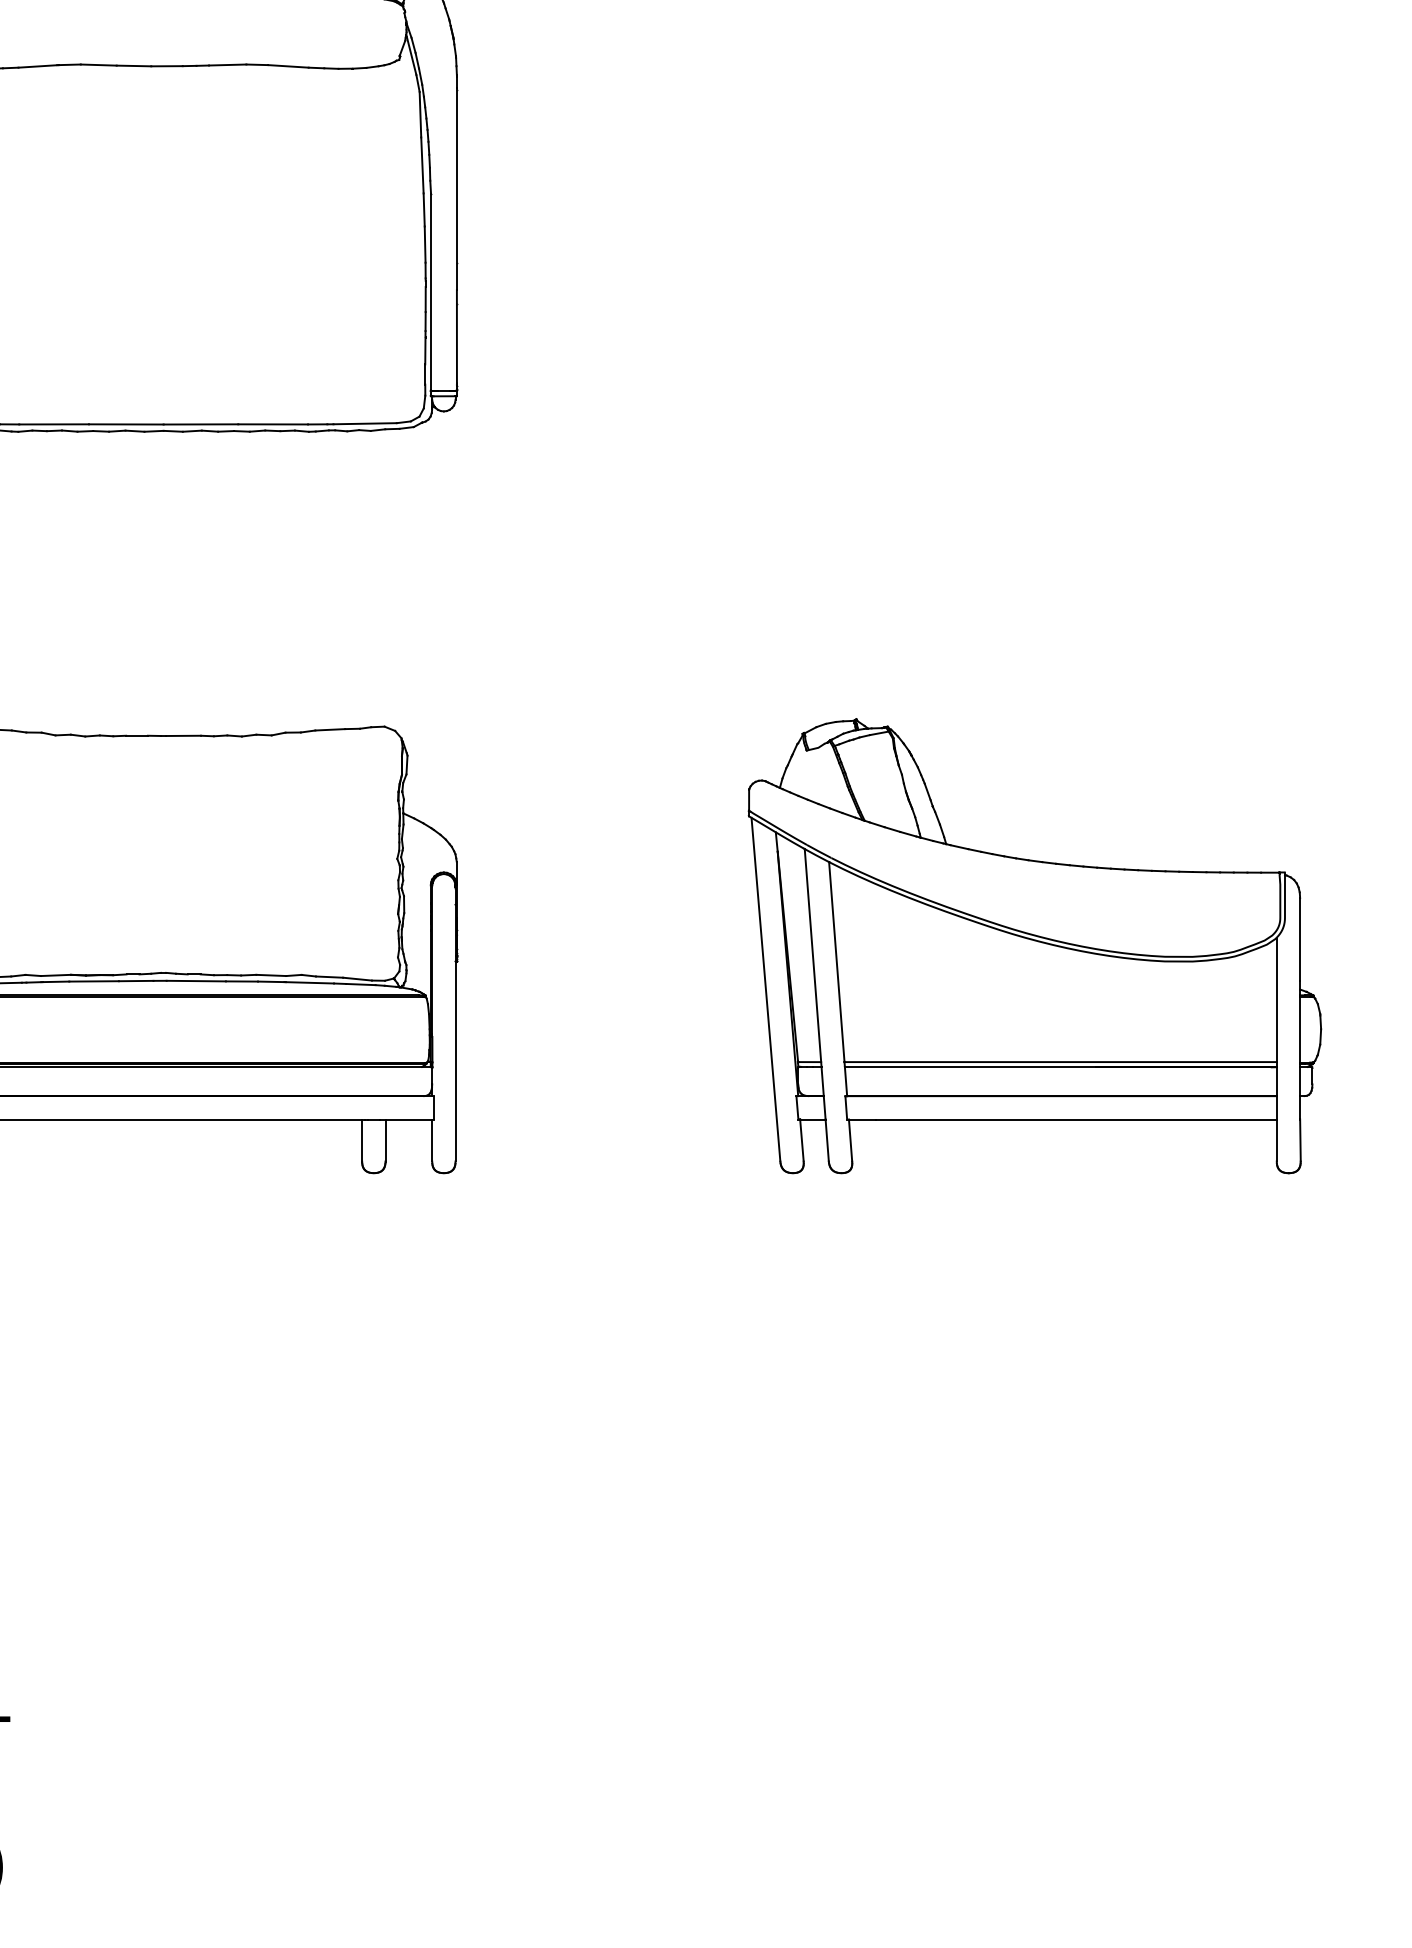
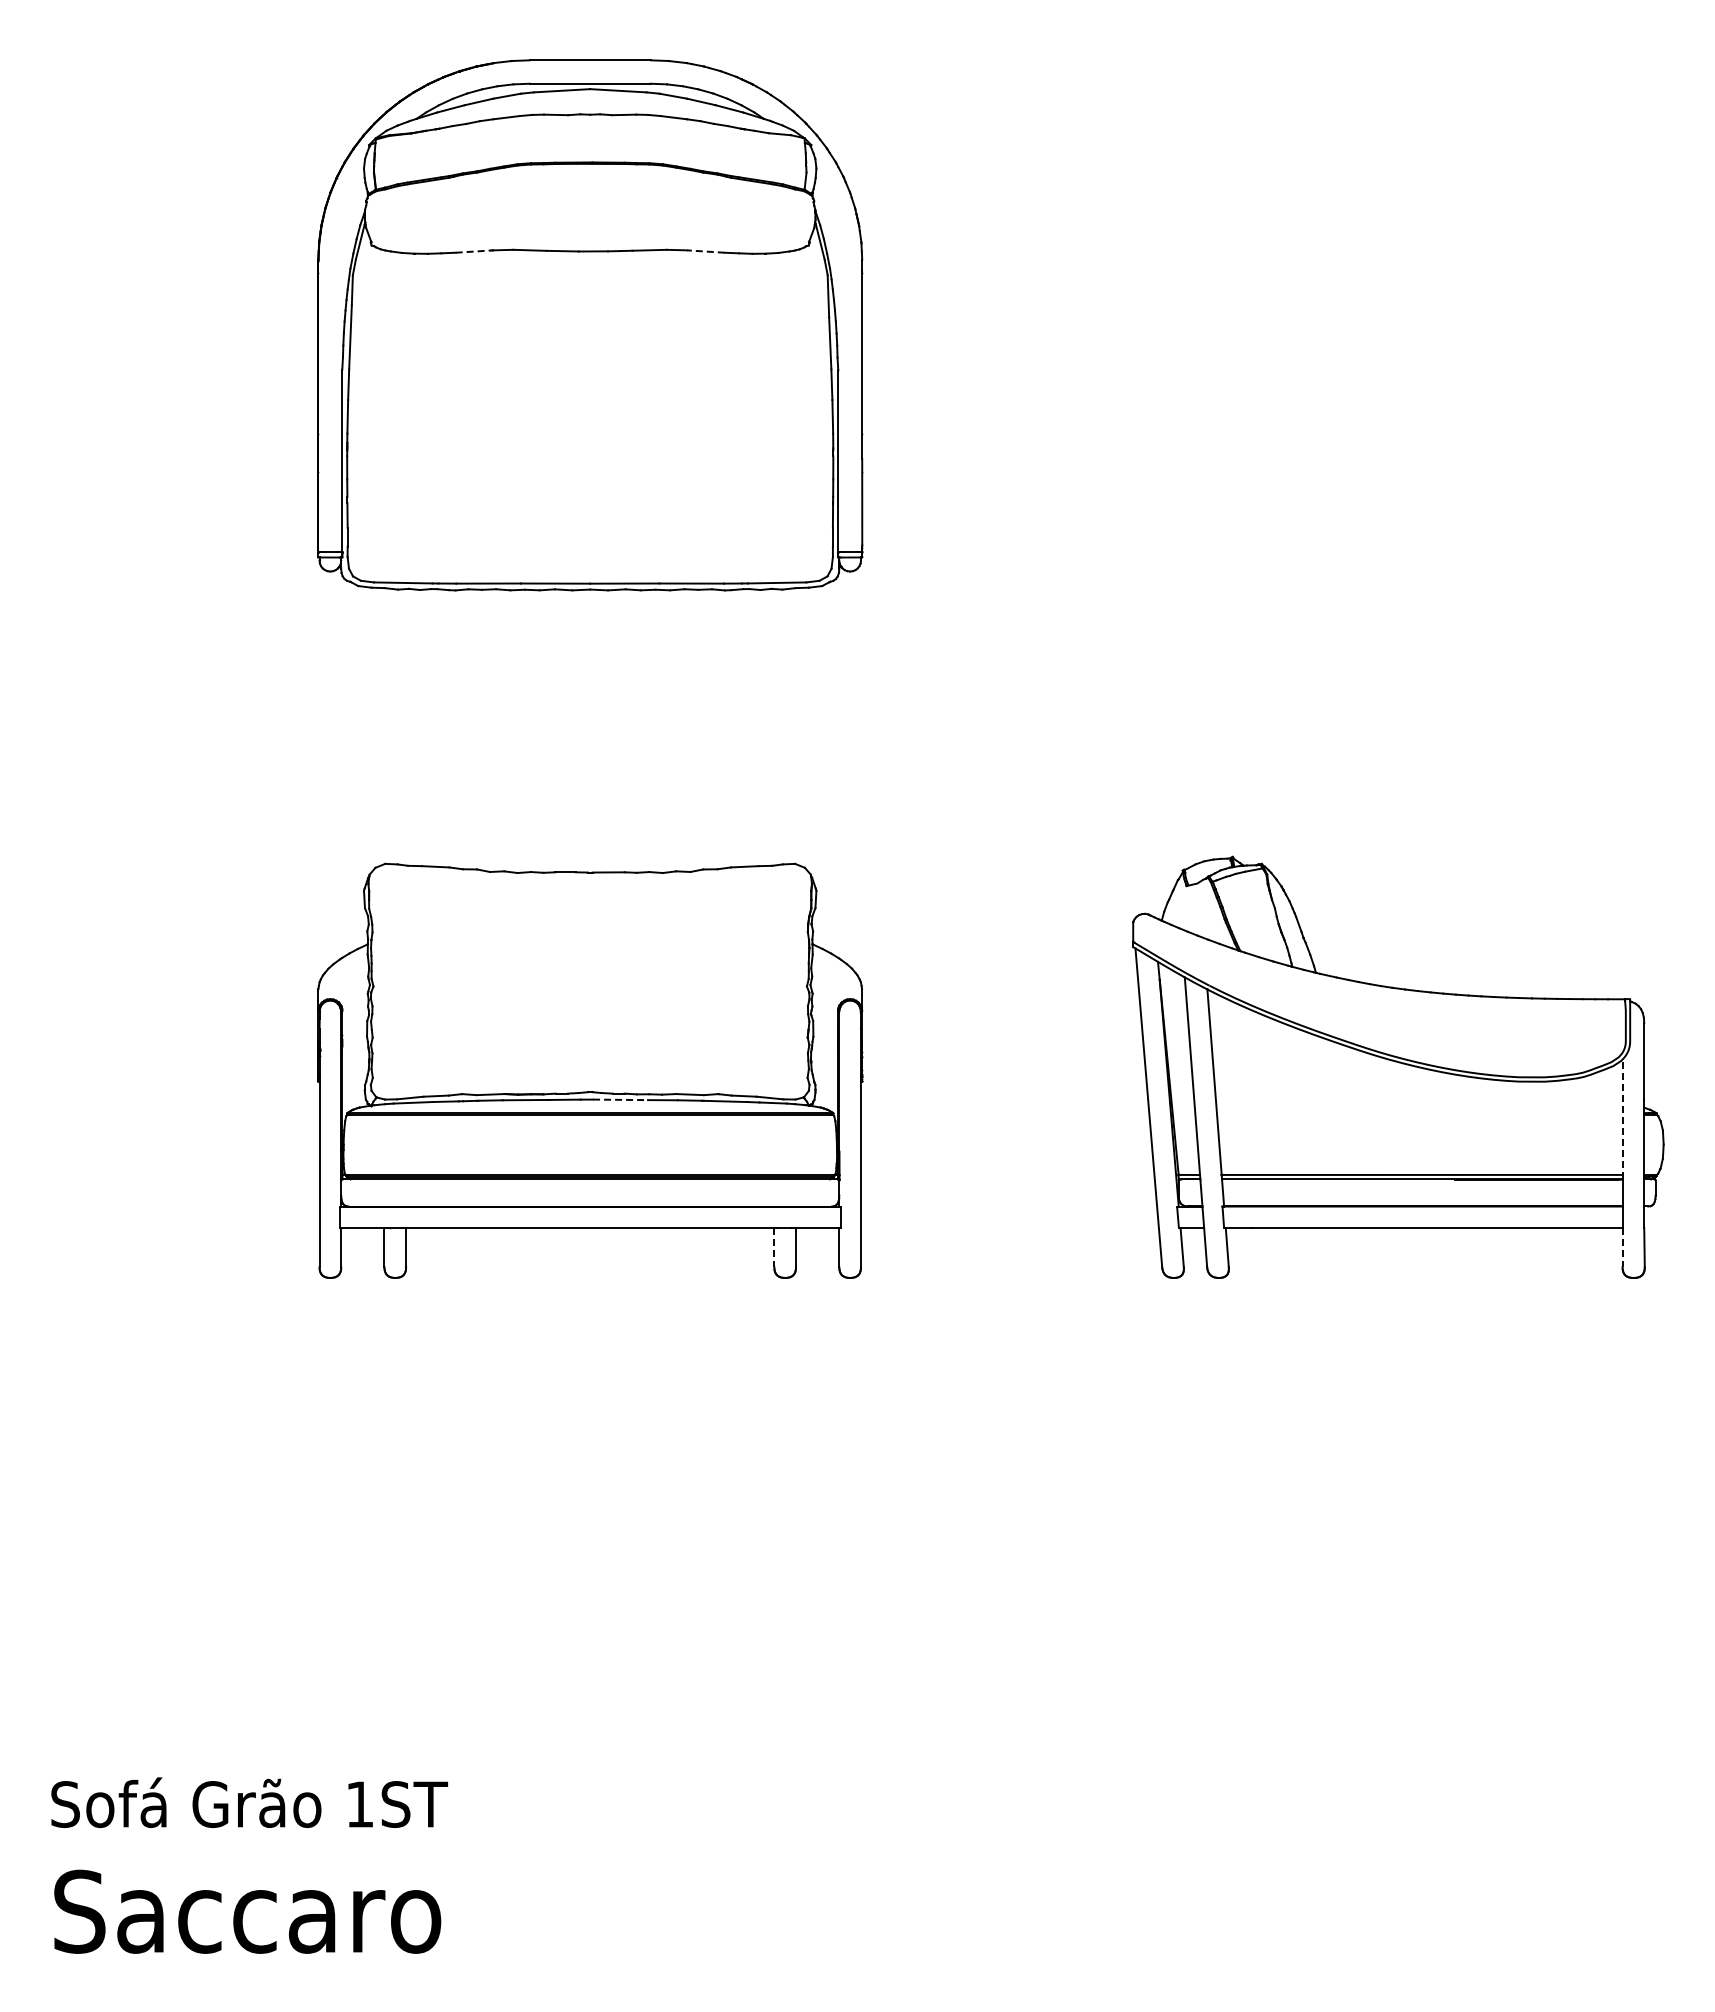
line: (38, 66) -> (474, 251), solid -> dashed
line: (287, 66) -> (705, 251), solid -> dashed
line: (197, 980) -> (621, 1099), solid -> dashed
line: (1276, 1002) -> (1622, 1119), solid -> dashed
line: (362, 1141) -> (774, 1248), solid -> dashed
line: (1276, 1141) -> (1622, 1248), solid -> dashed

